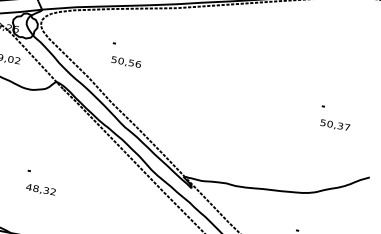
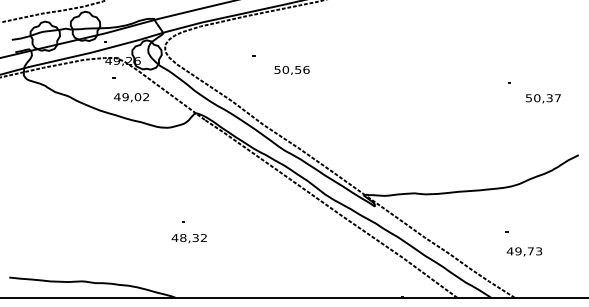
text: (125, 62) -> (291, 70), moved
text: (335, 125) -> (543, 98), moved
text: (40, 189) -> (188, 238), moved

